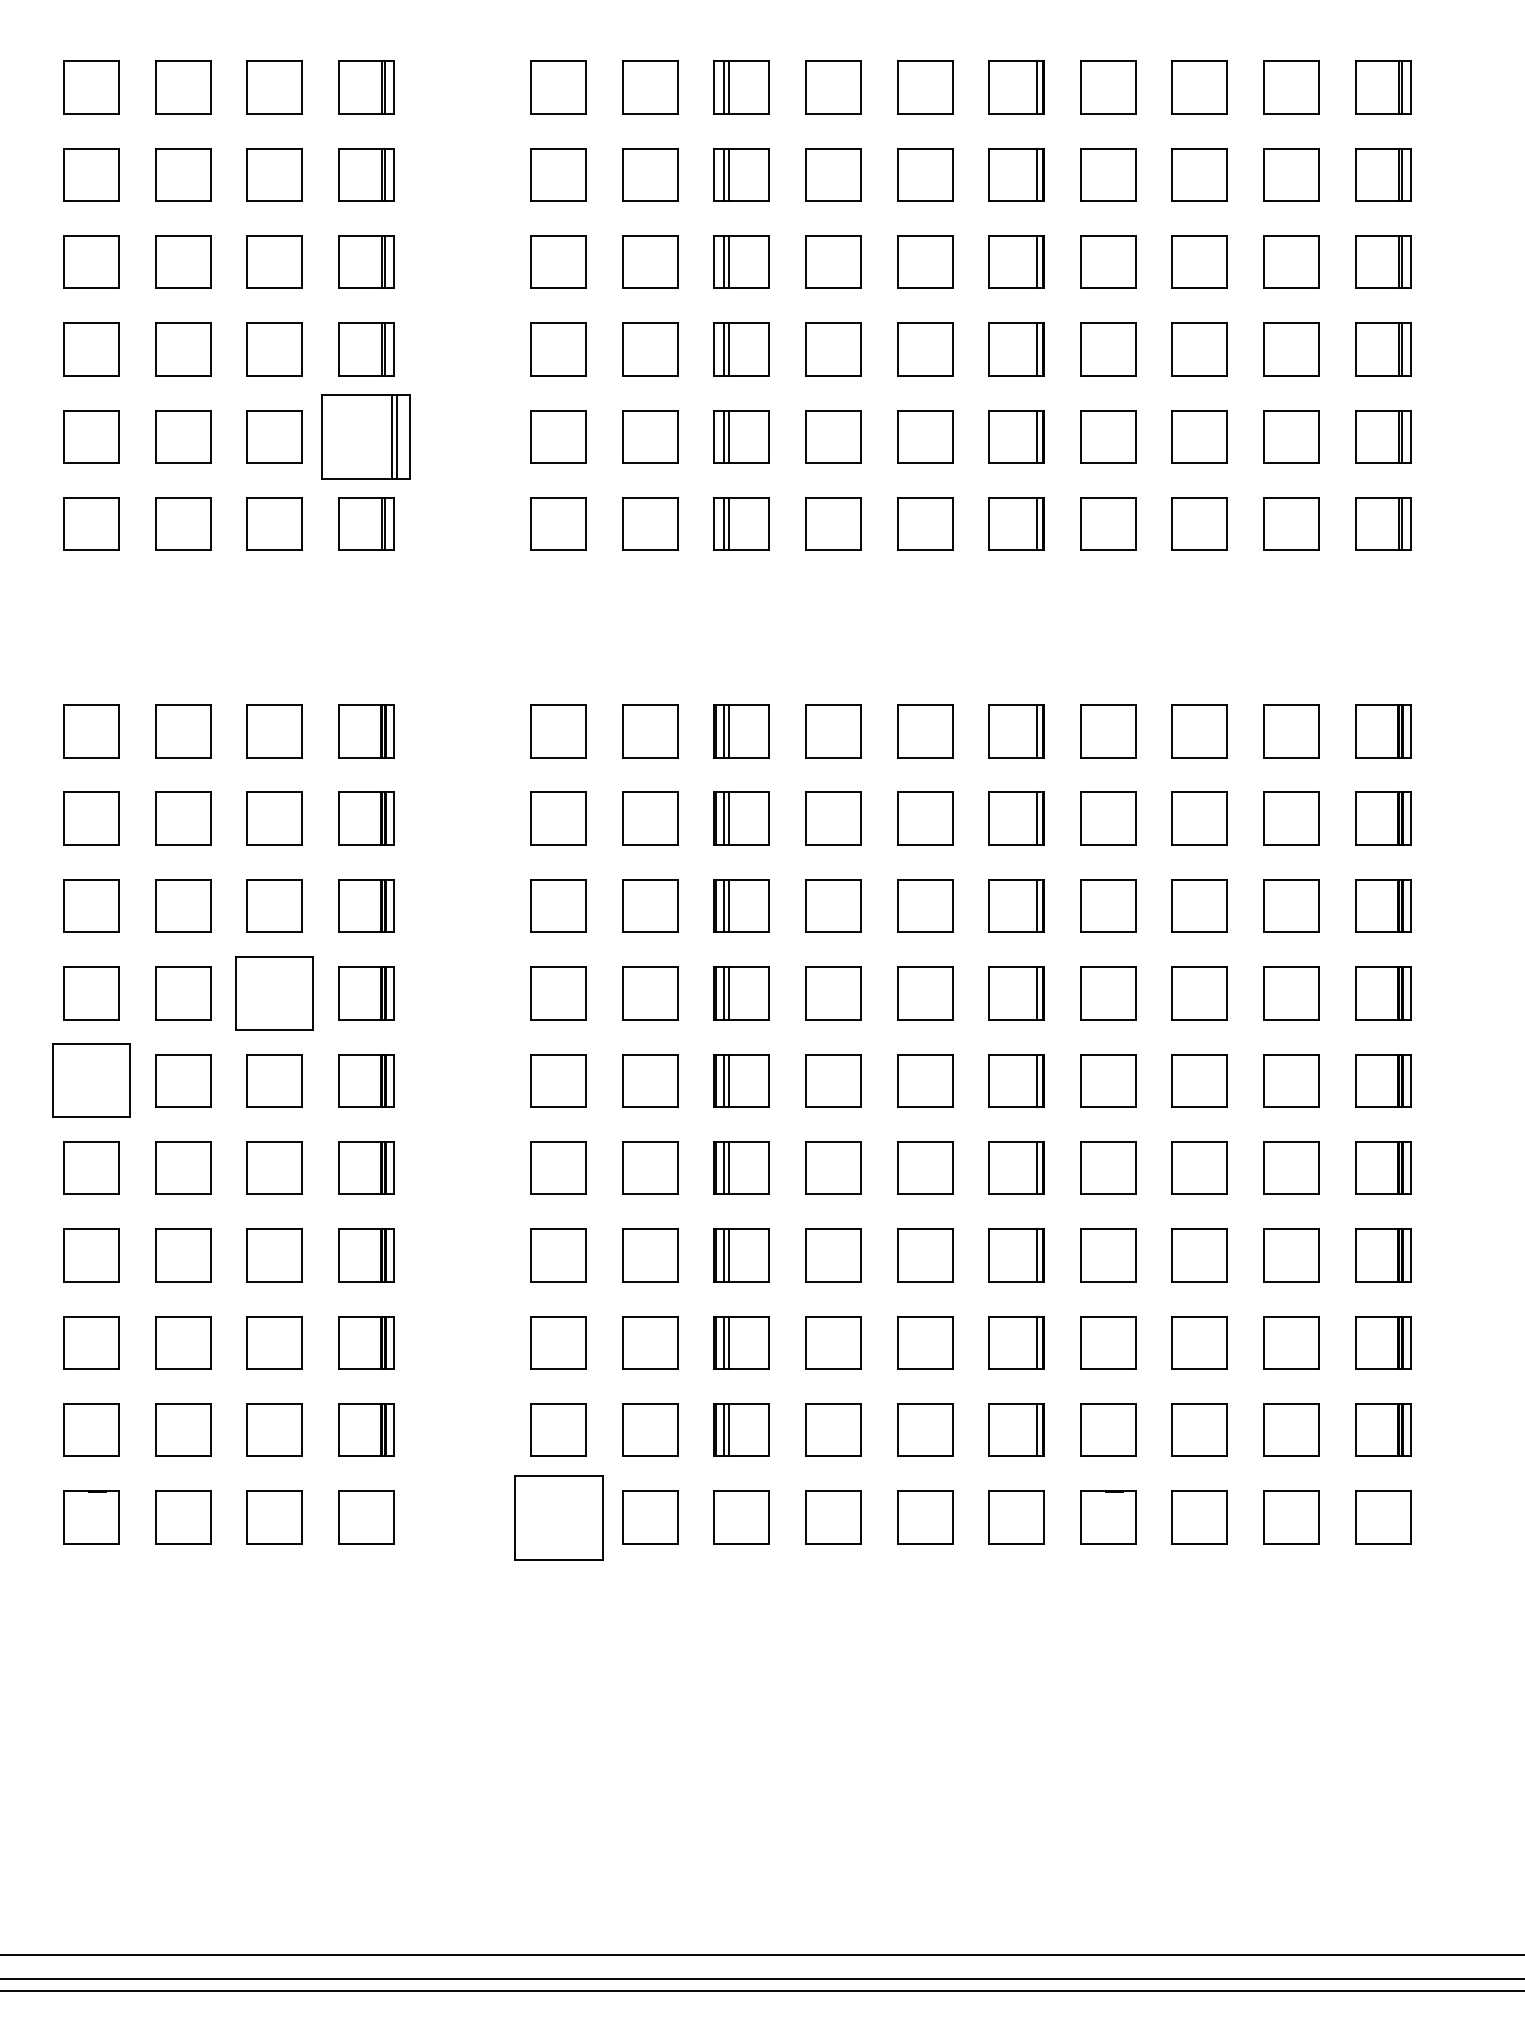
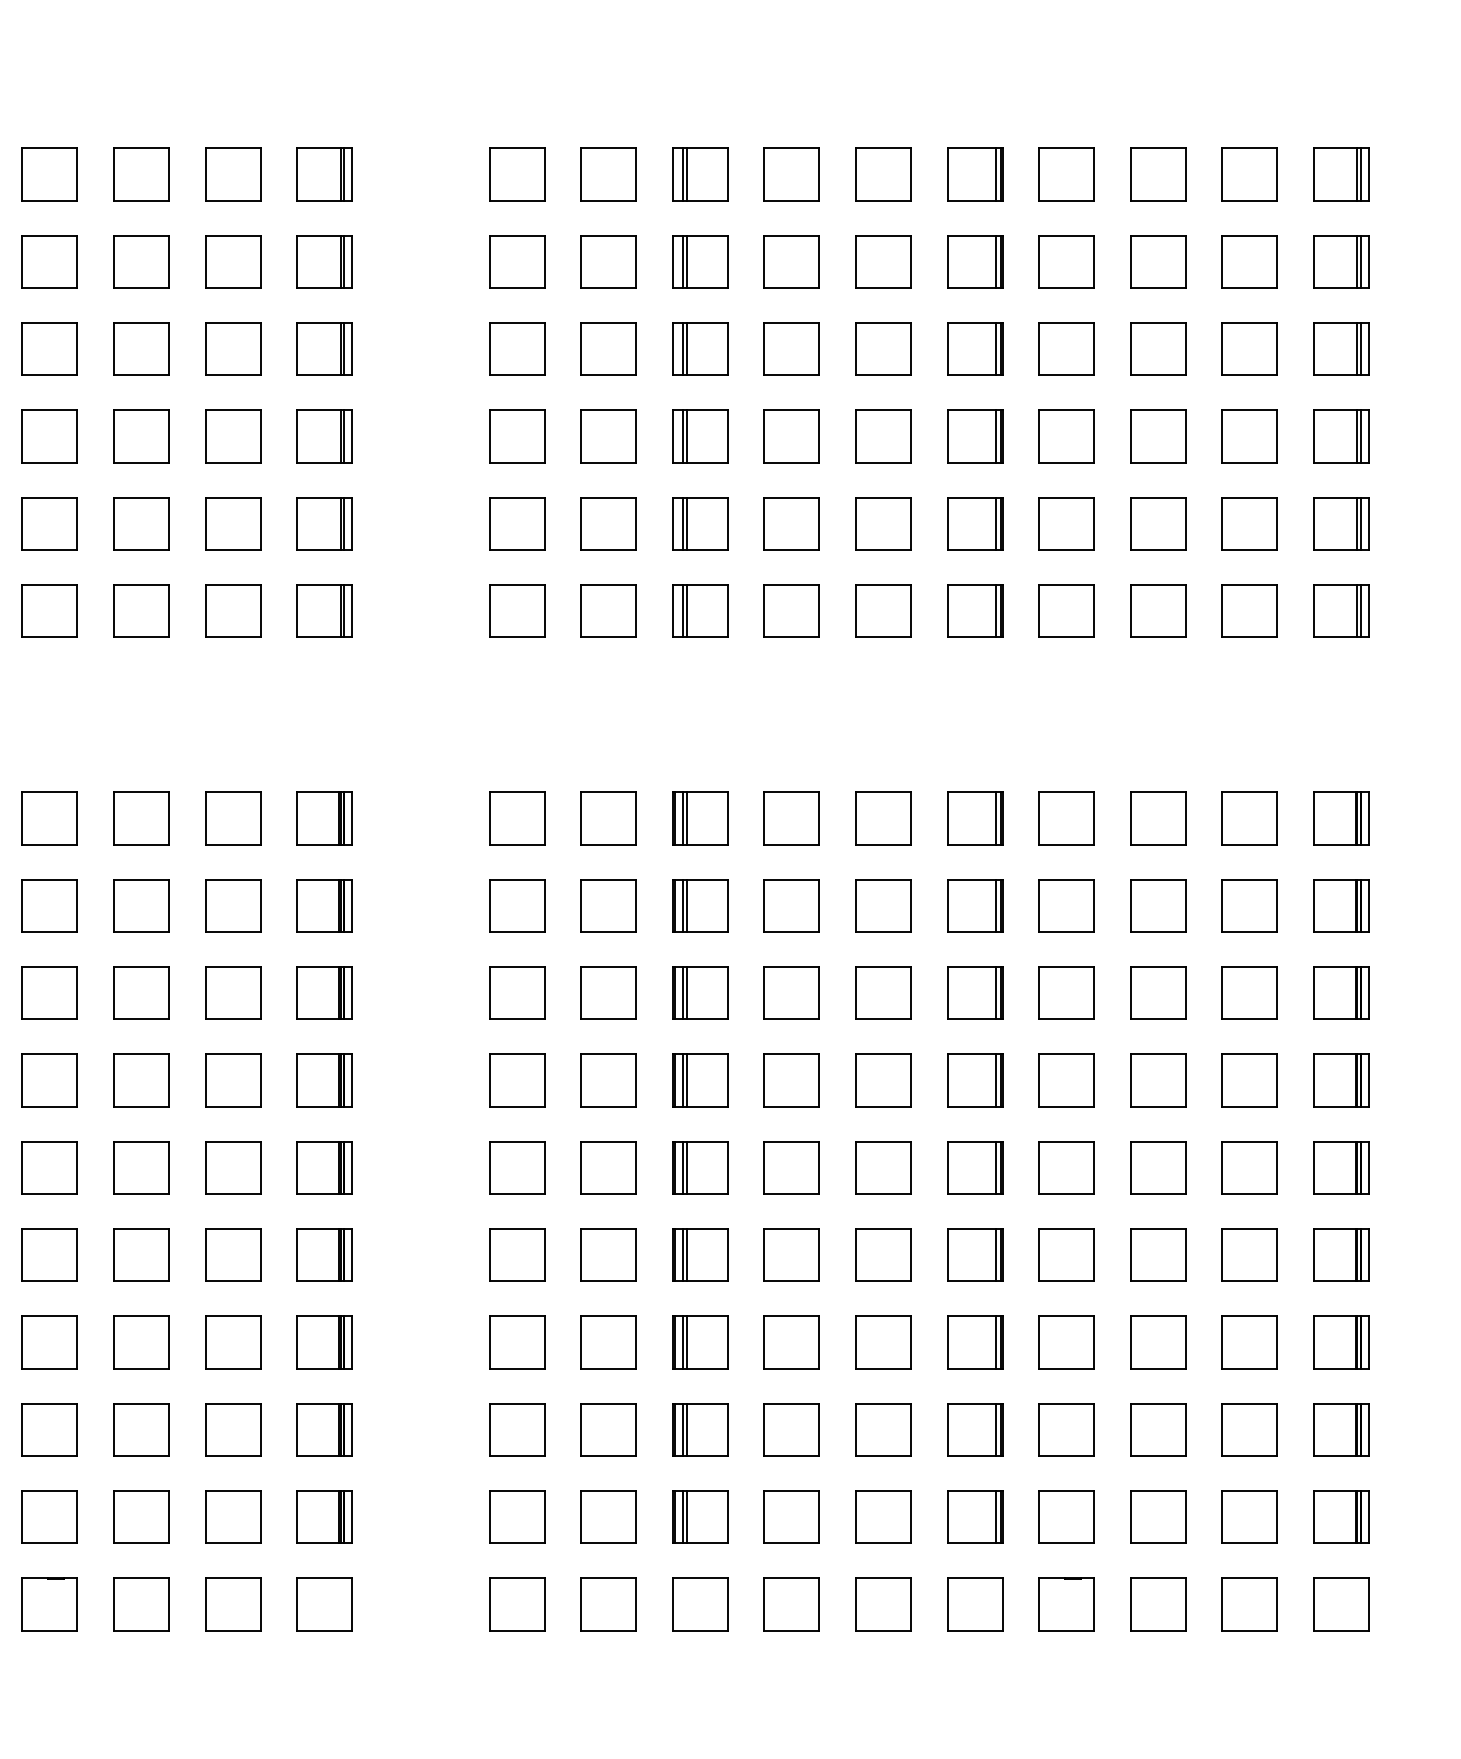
part: (366, 436) -> (324, 523), size x0.62
part: (274, 993) -> (232, 1080), size x0.71
part: (91, 1080) -> (49, 1167), size x0.71
part: (558, 1517) -> (516, 1604), size x0.62

